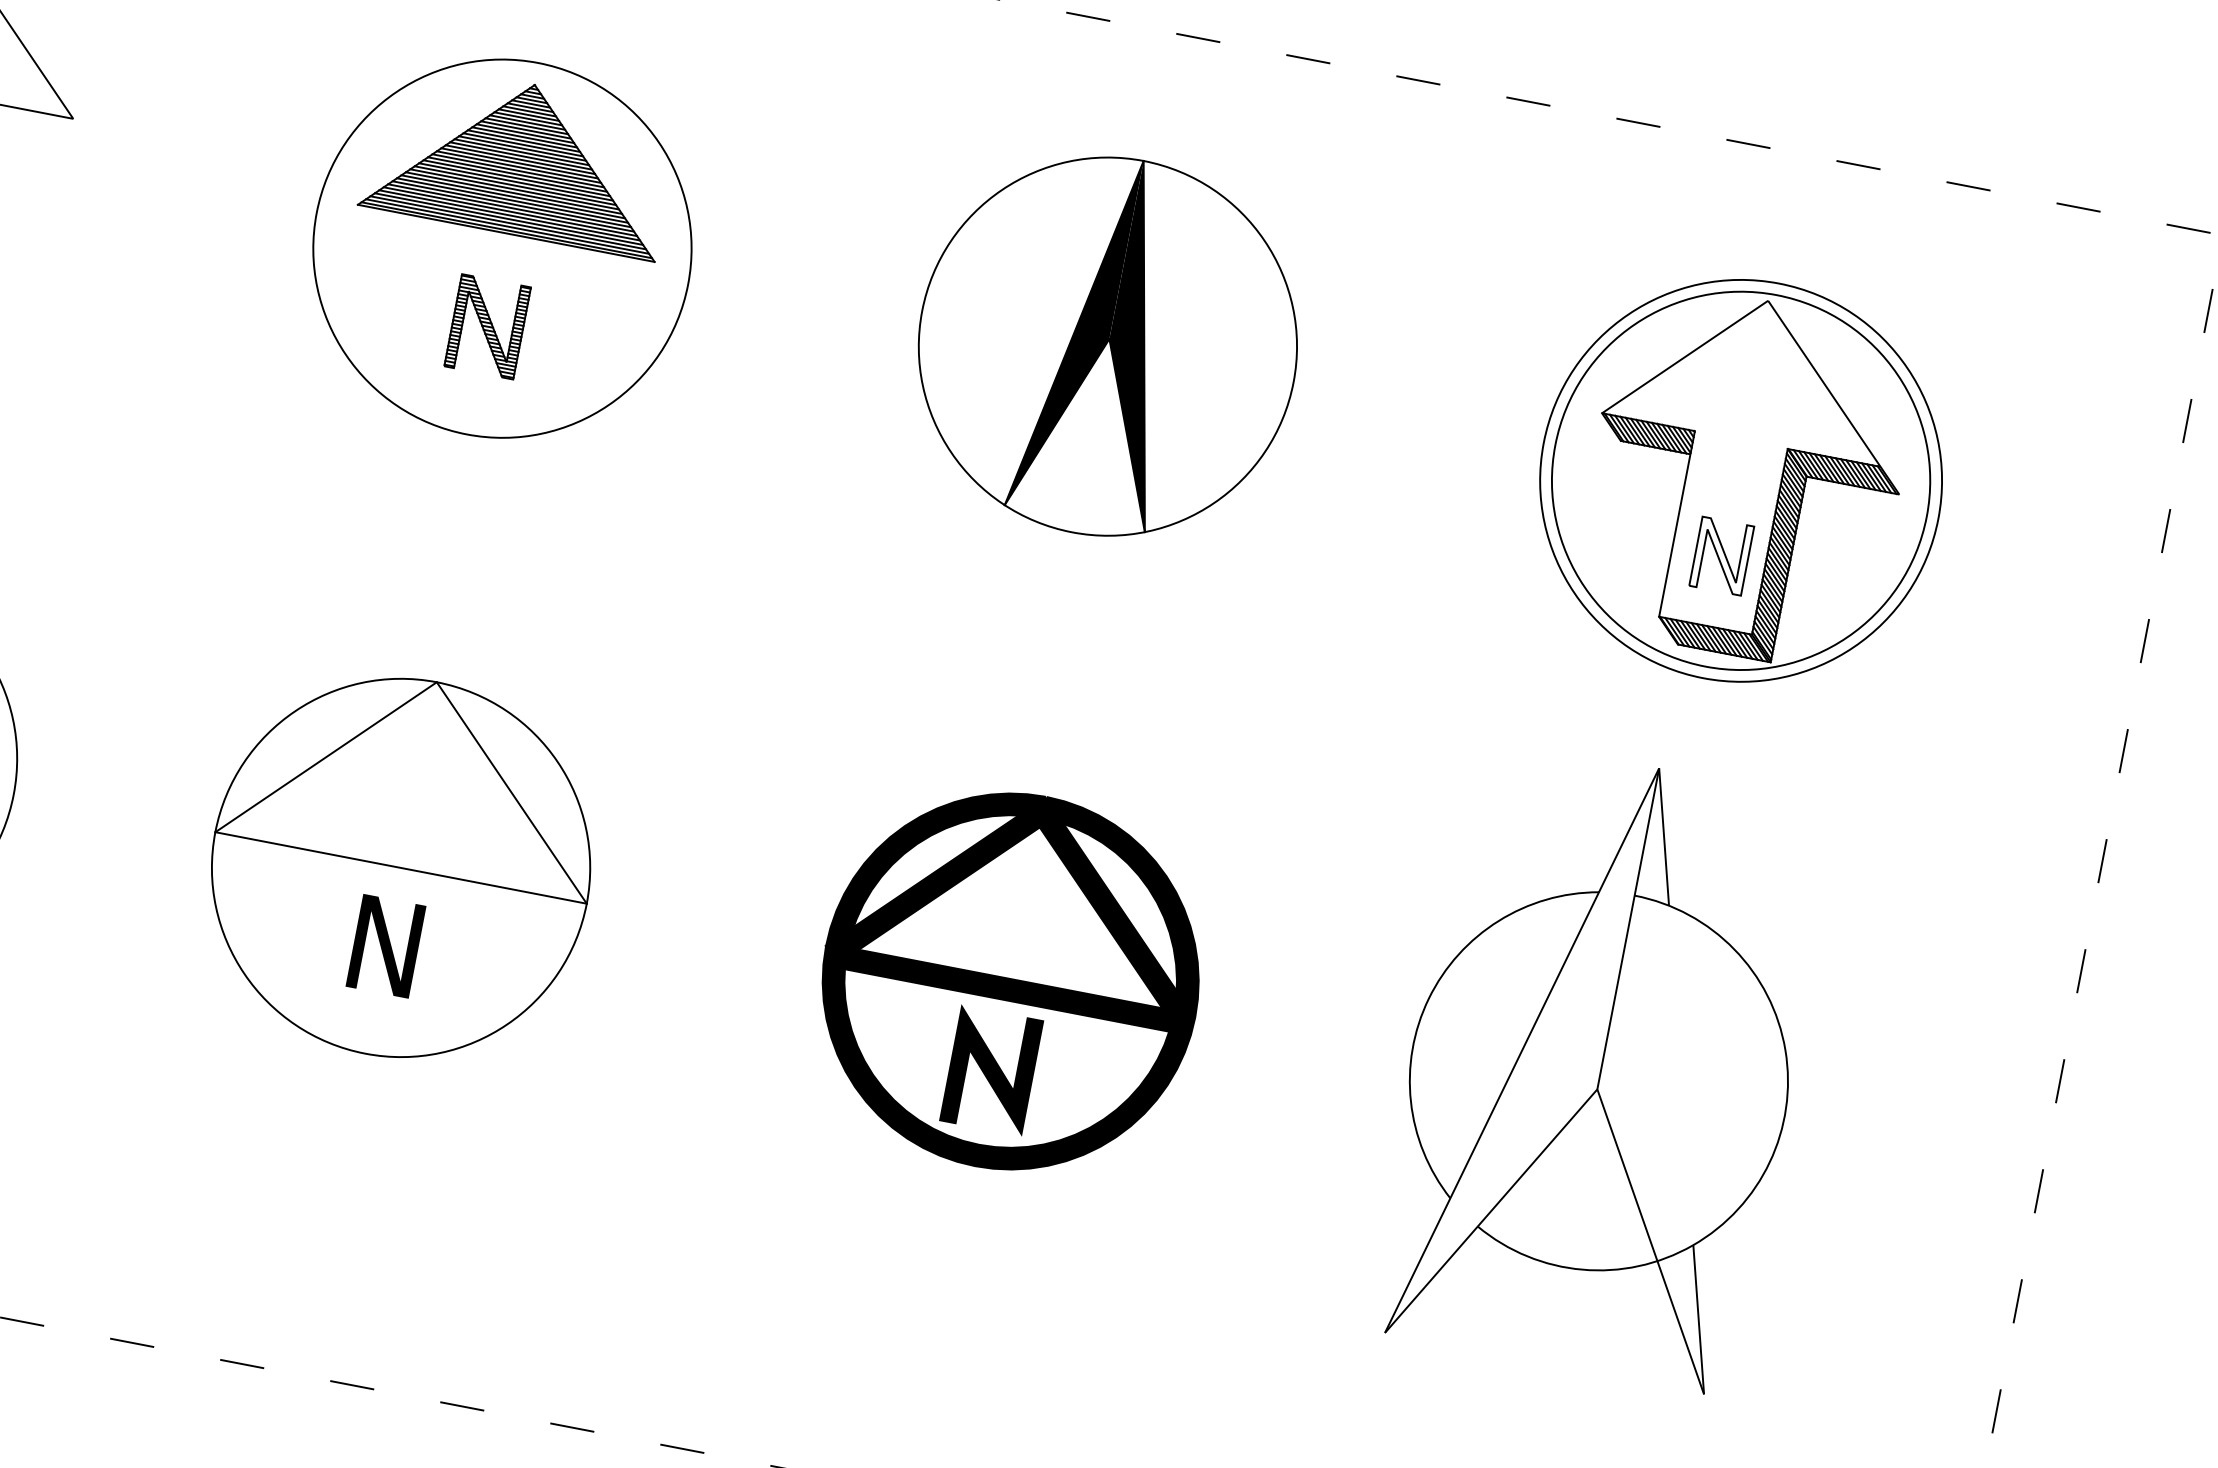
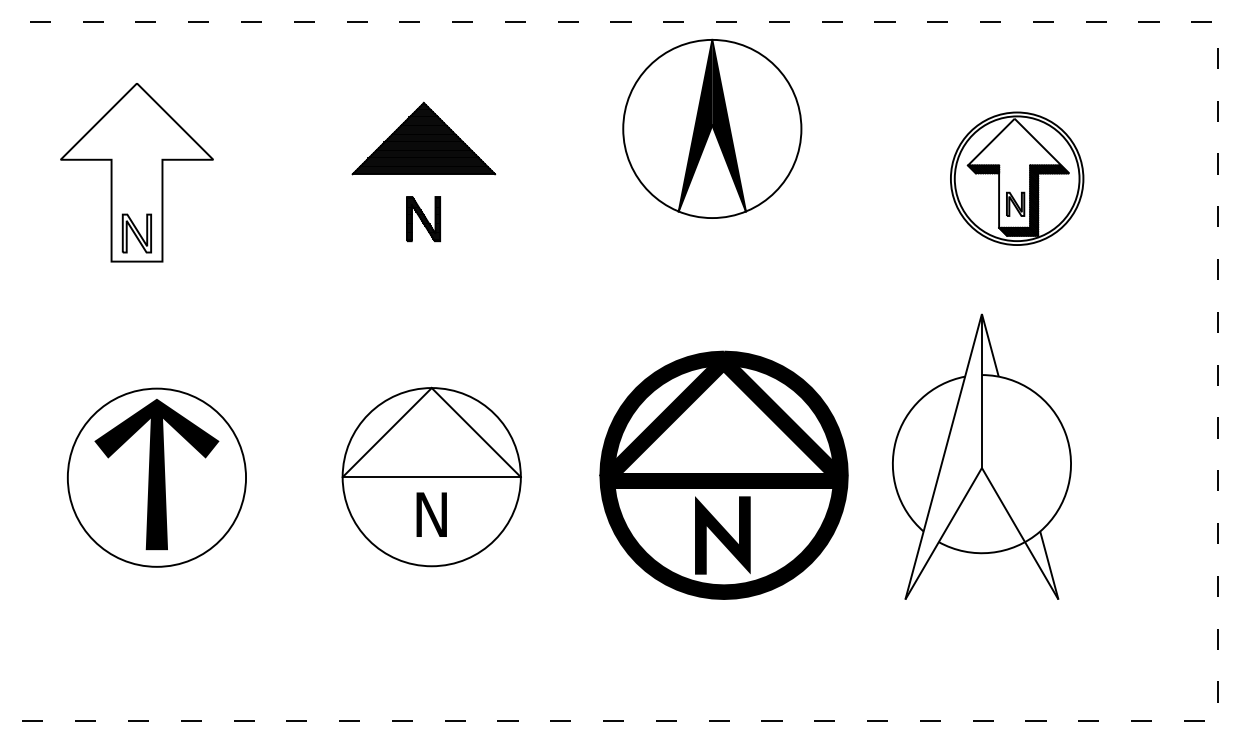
circle: (502, 248) -> (423, 181), removed
part: (1108, 345) -> (712, 128), moved
part: (1739, 480) -> (1016, 178), size x0.7
part: (1009, 981) -> (723, 475), size x1.4
part: (1601, 1065) -> (981, 456), moved

